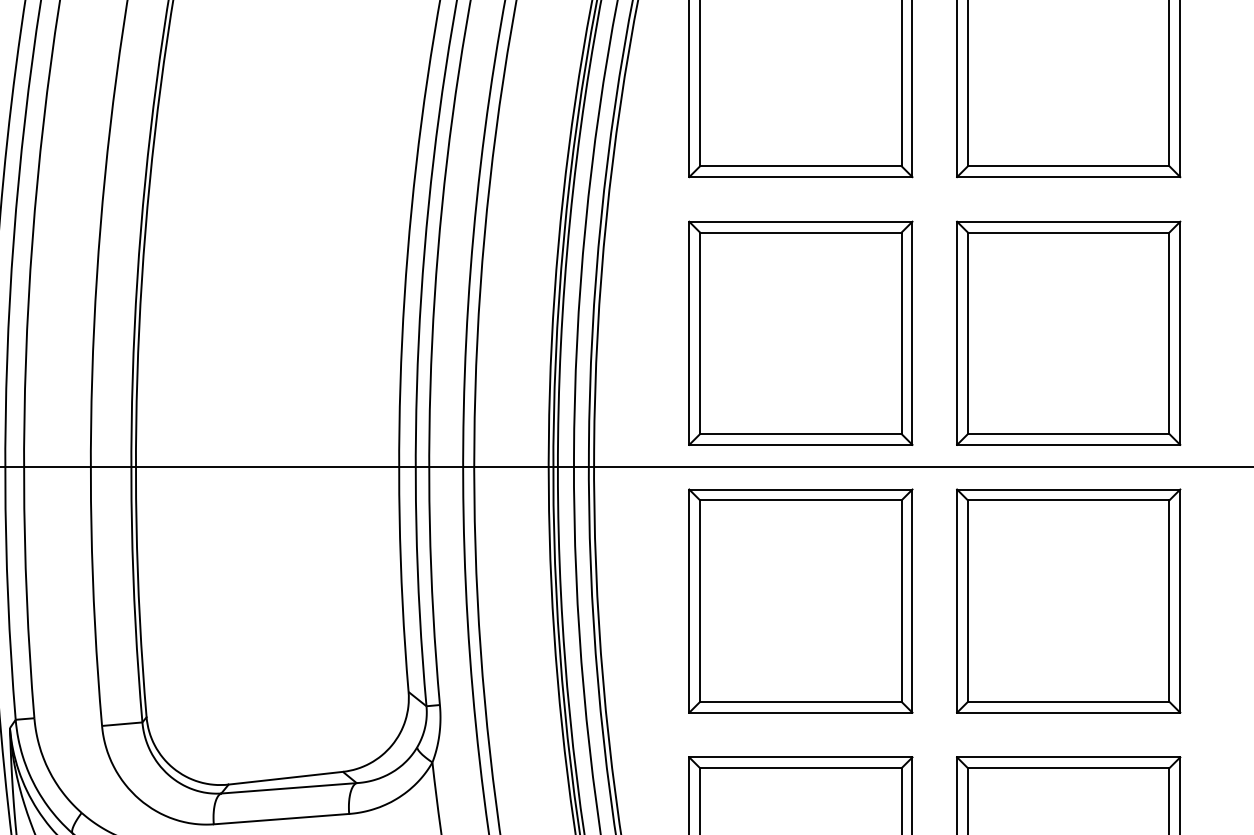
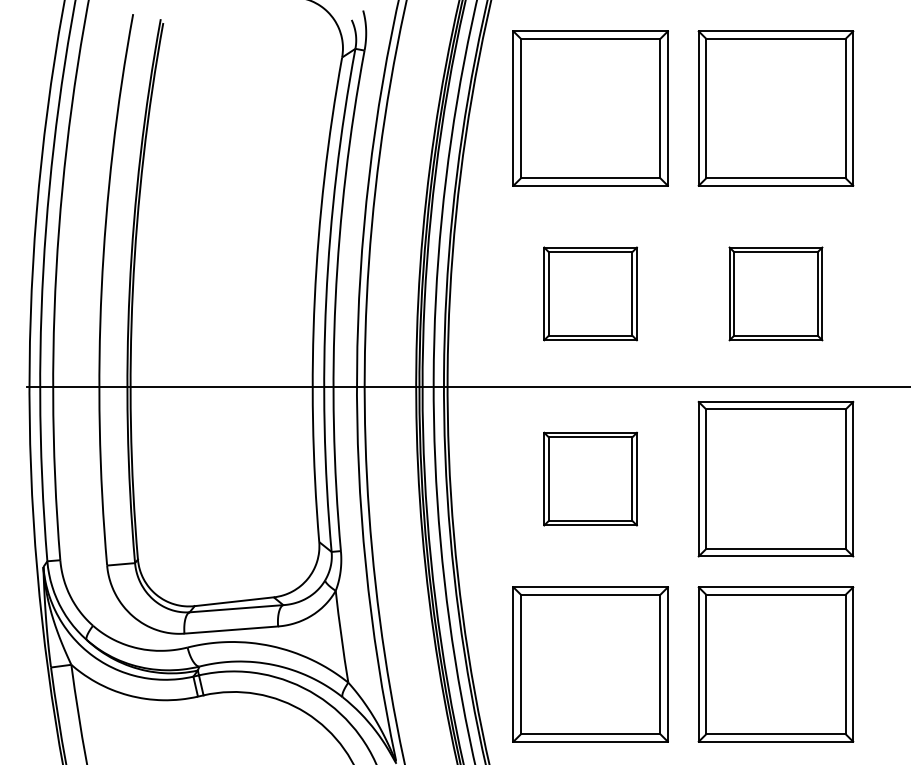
part: (800, 332) -> (590, 293), size x0.6
part: (1067, 332) -> (775, 293), size x0.6
part: (800, 600) -> (590, 478), size x0.6

